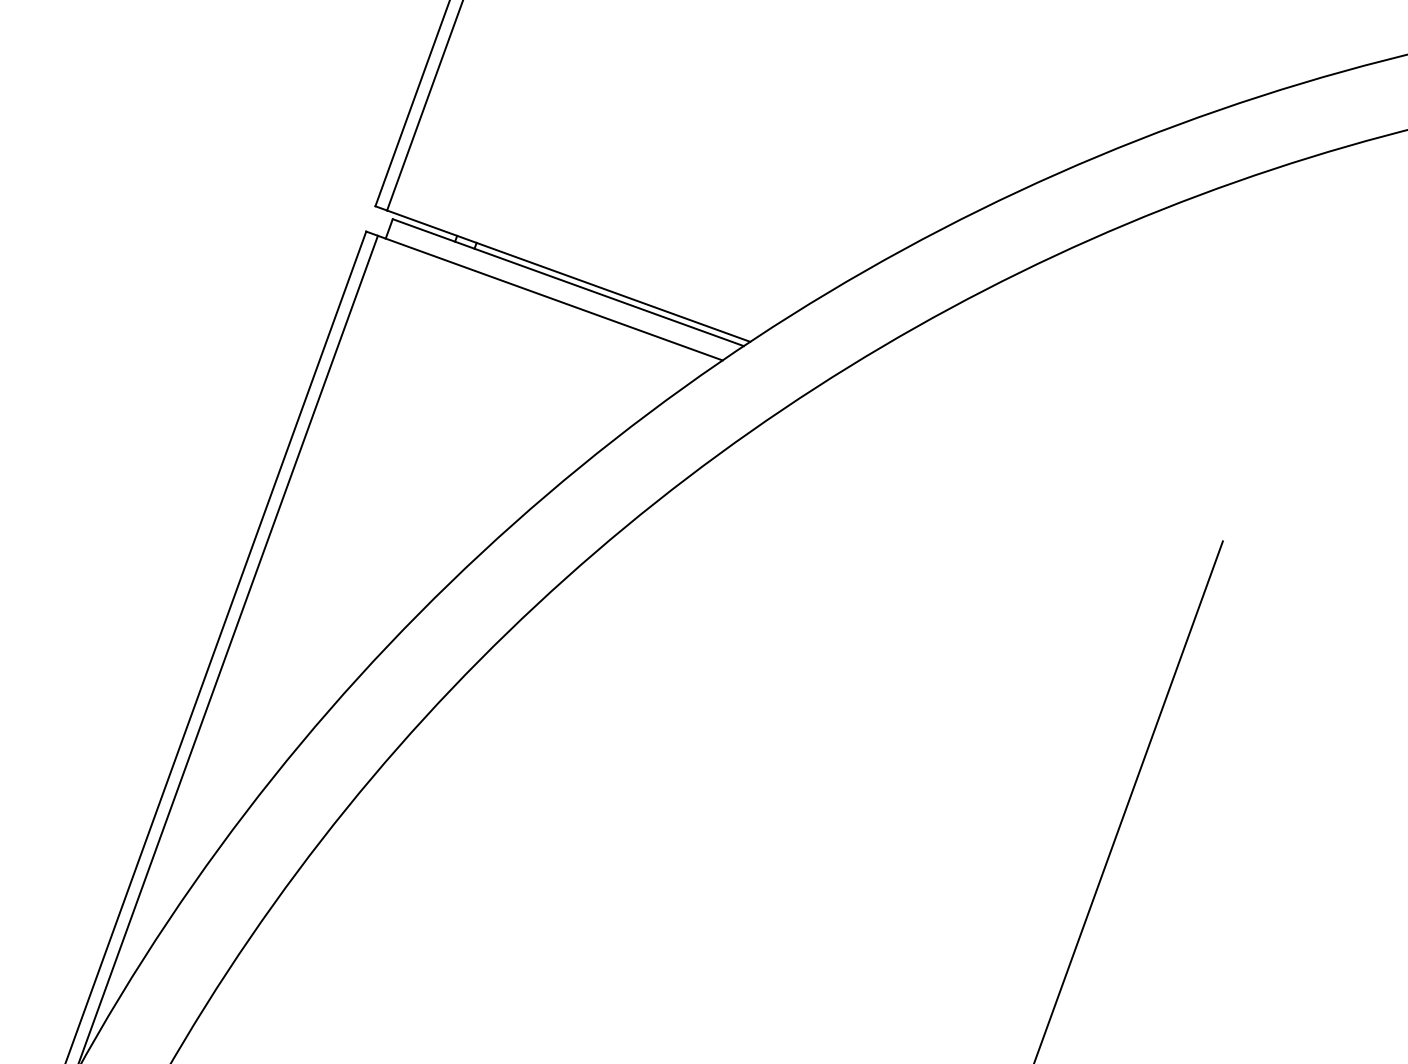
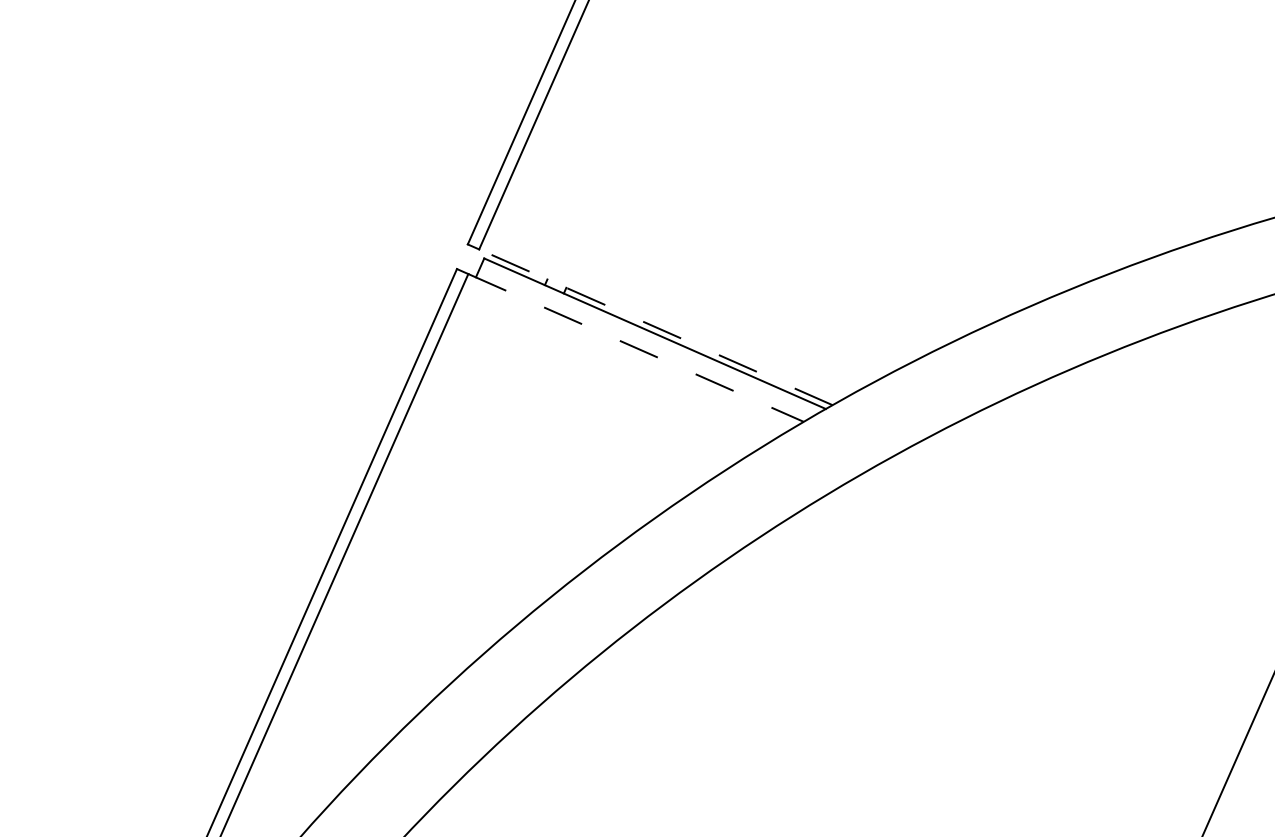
line: (568, 276) -> (655, 327), solid -> dashed
line: (550, 298) -> (636, 348), solid -> dashed

